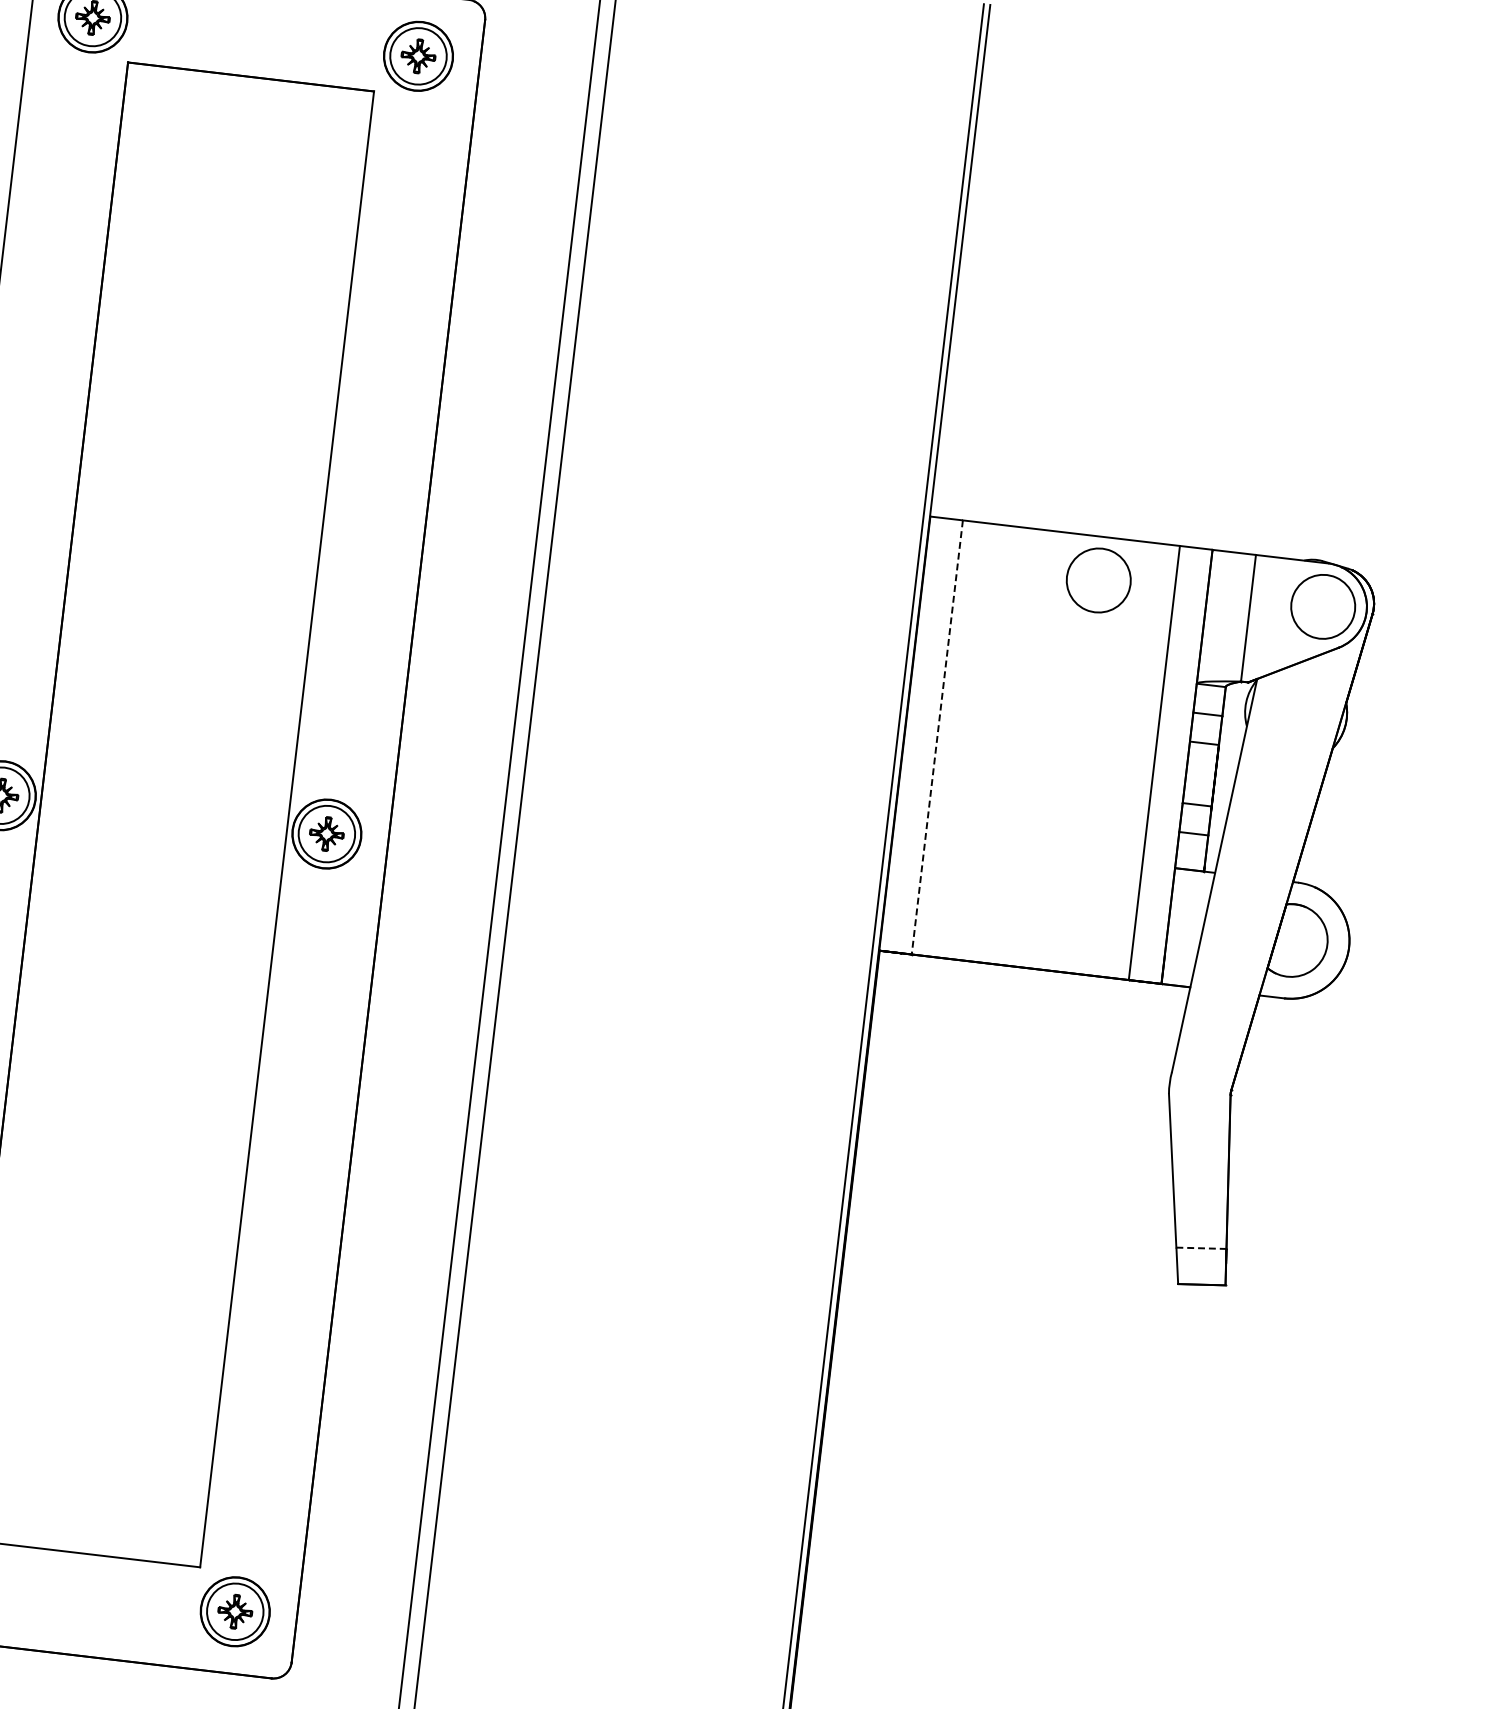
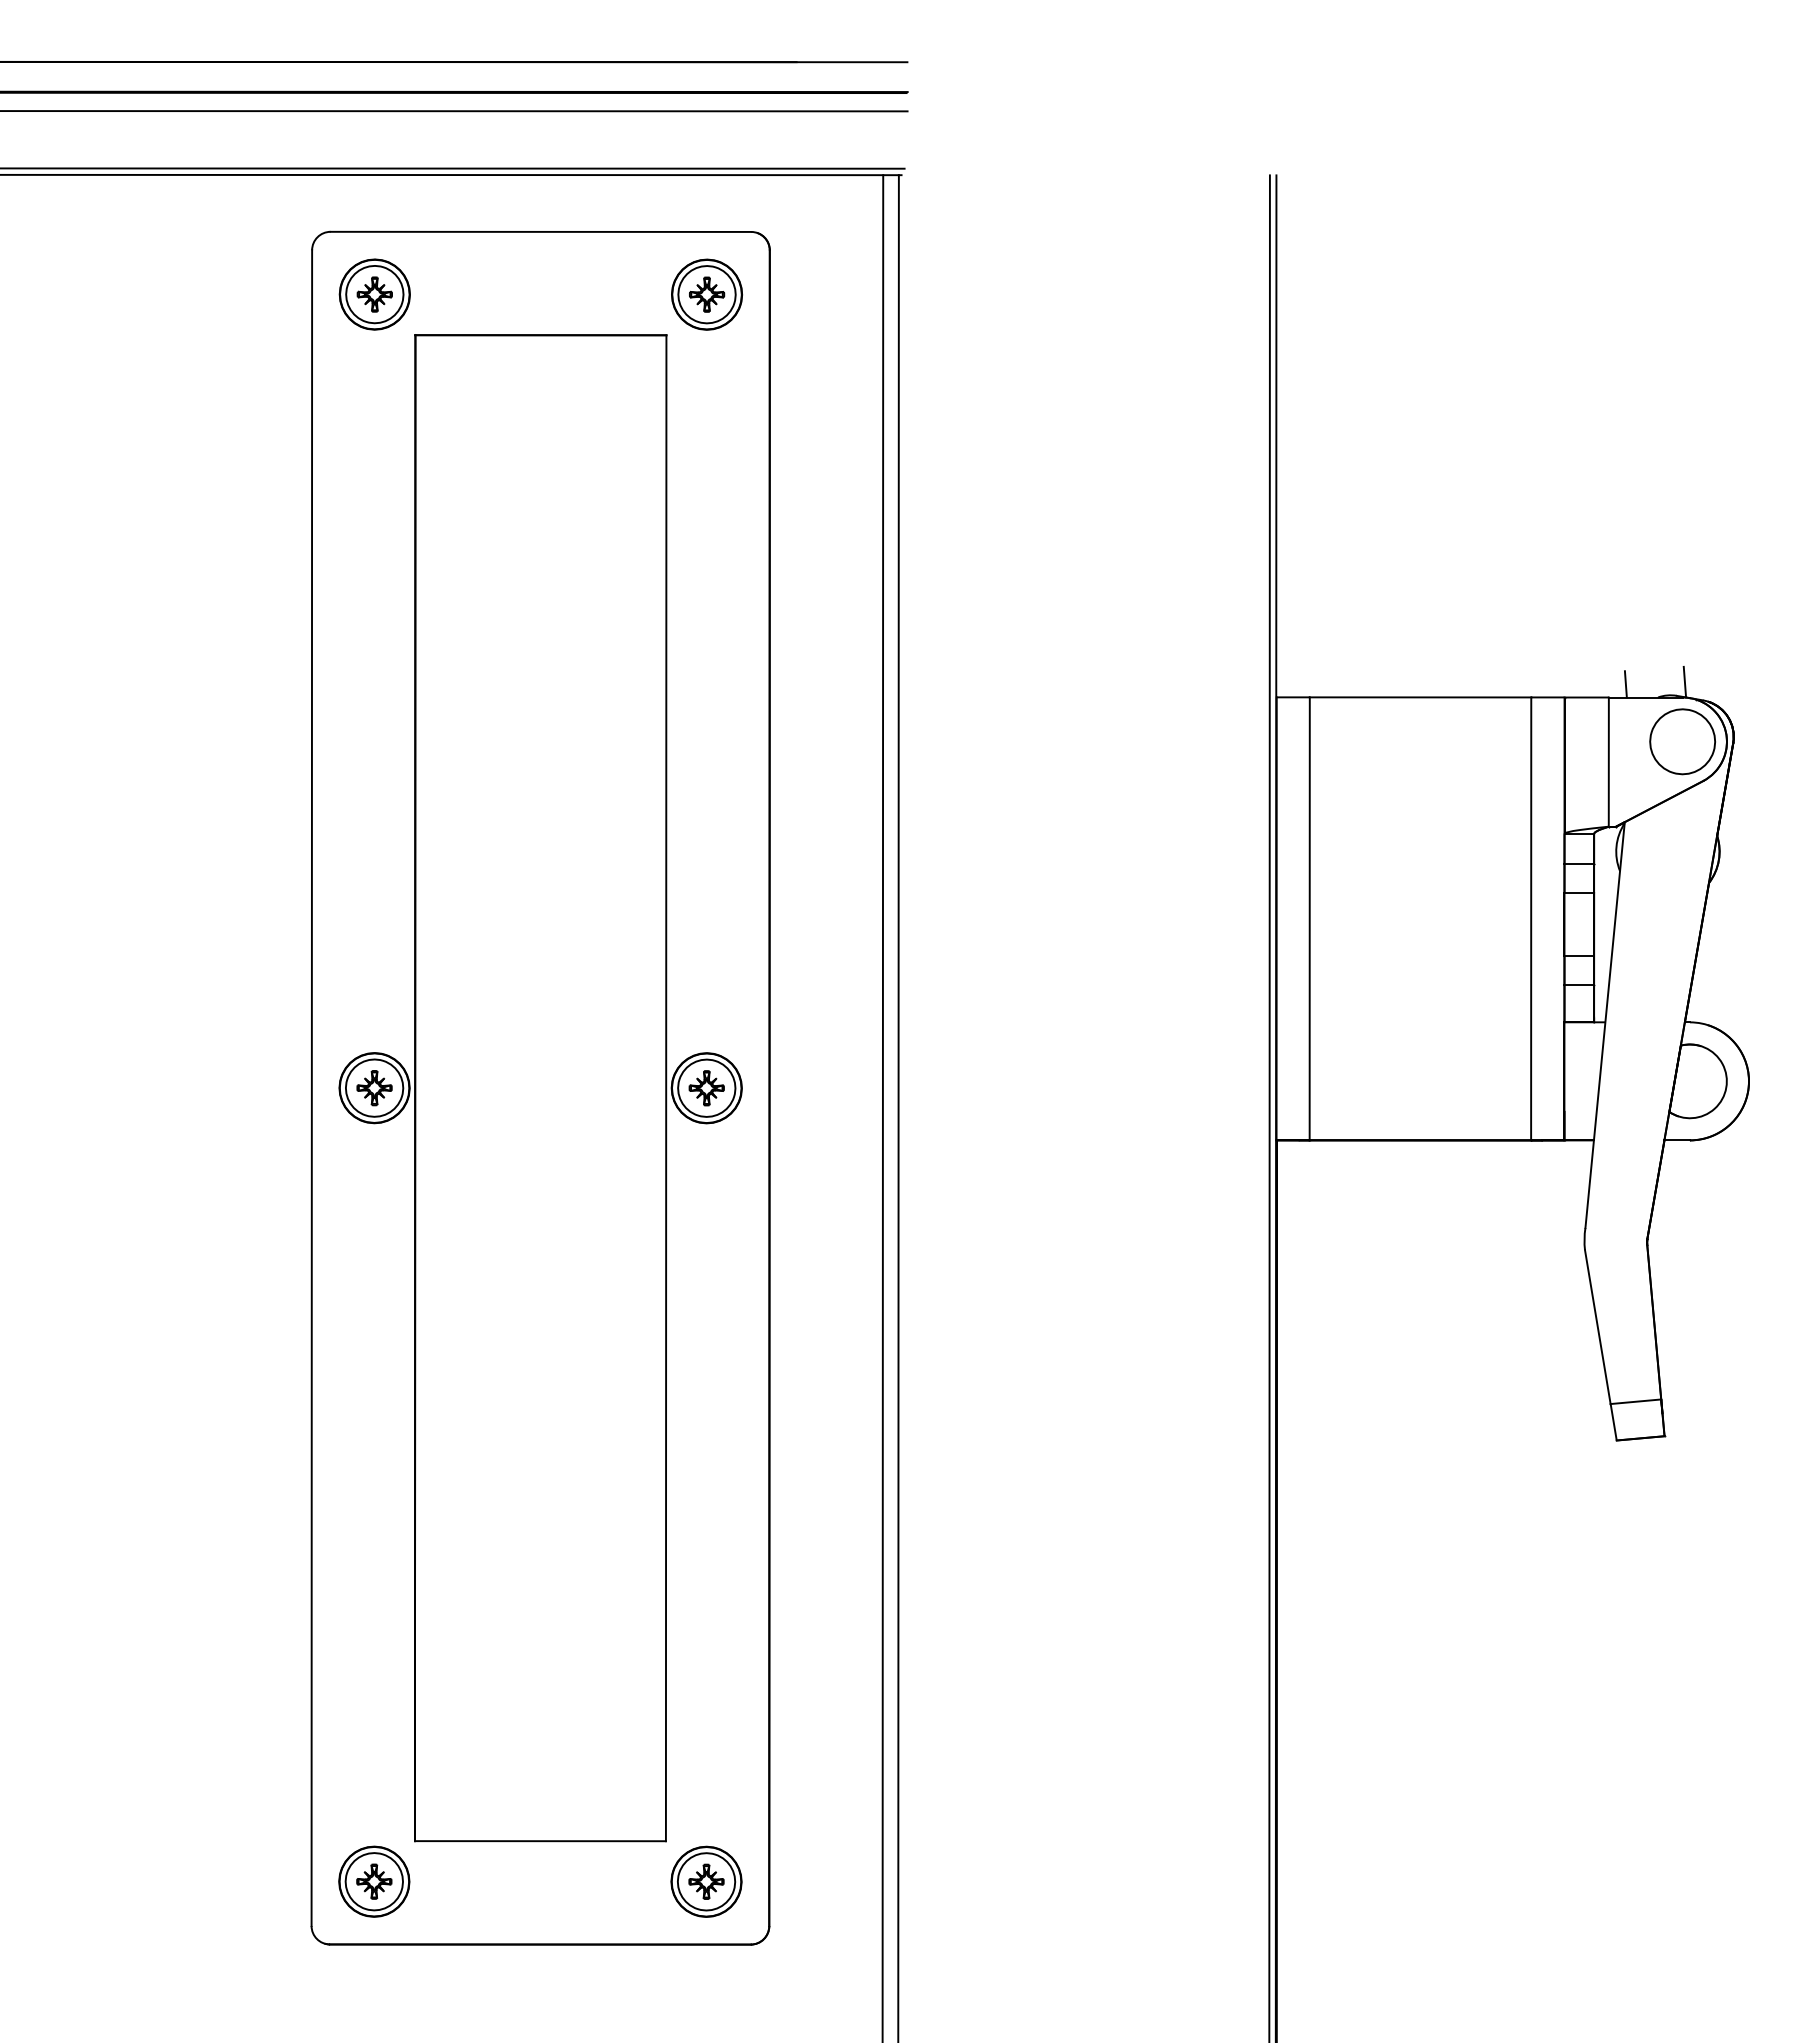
line: (1273, 544) -> (1625, 684), added
line: (1331, 547) -> (1684, 681), added
part: (1098, 580) -> (1453, 741), removed
line: (937, 738) -> (1309, 919), dashed -> solid
line: (1202, 1248) -> (1636, 1401), dashed -> solid

